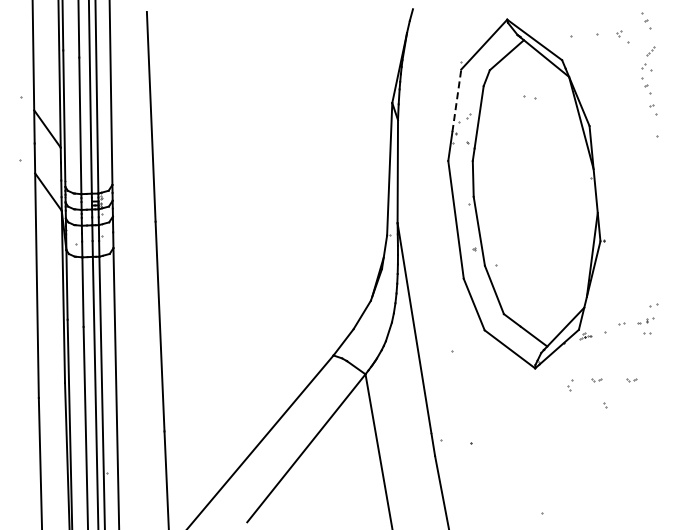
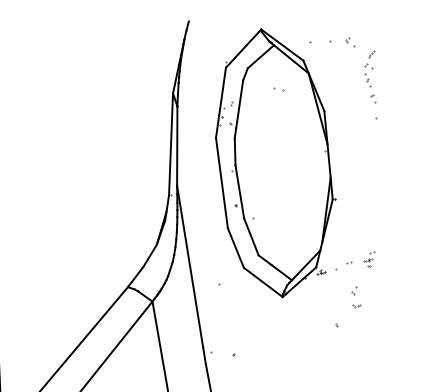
part: (646, 20) -> (368, 30), removed
line: (456, 100) -> (222, 91), dashed -> solid
part: (648, 319) -> (369, 259), size x0.62
part: (596, 380) -> (329, 306), removed
part: (570, 385) -> (354, 290), moved

